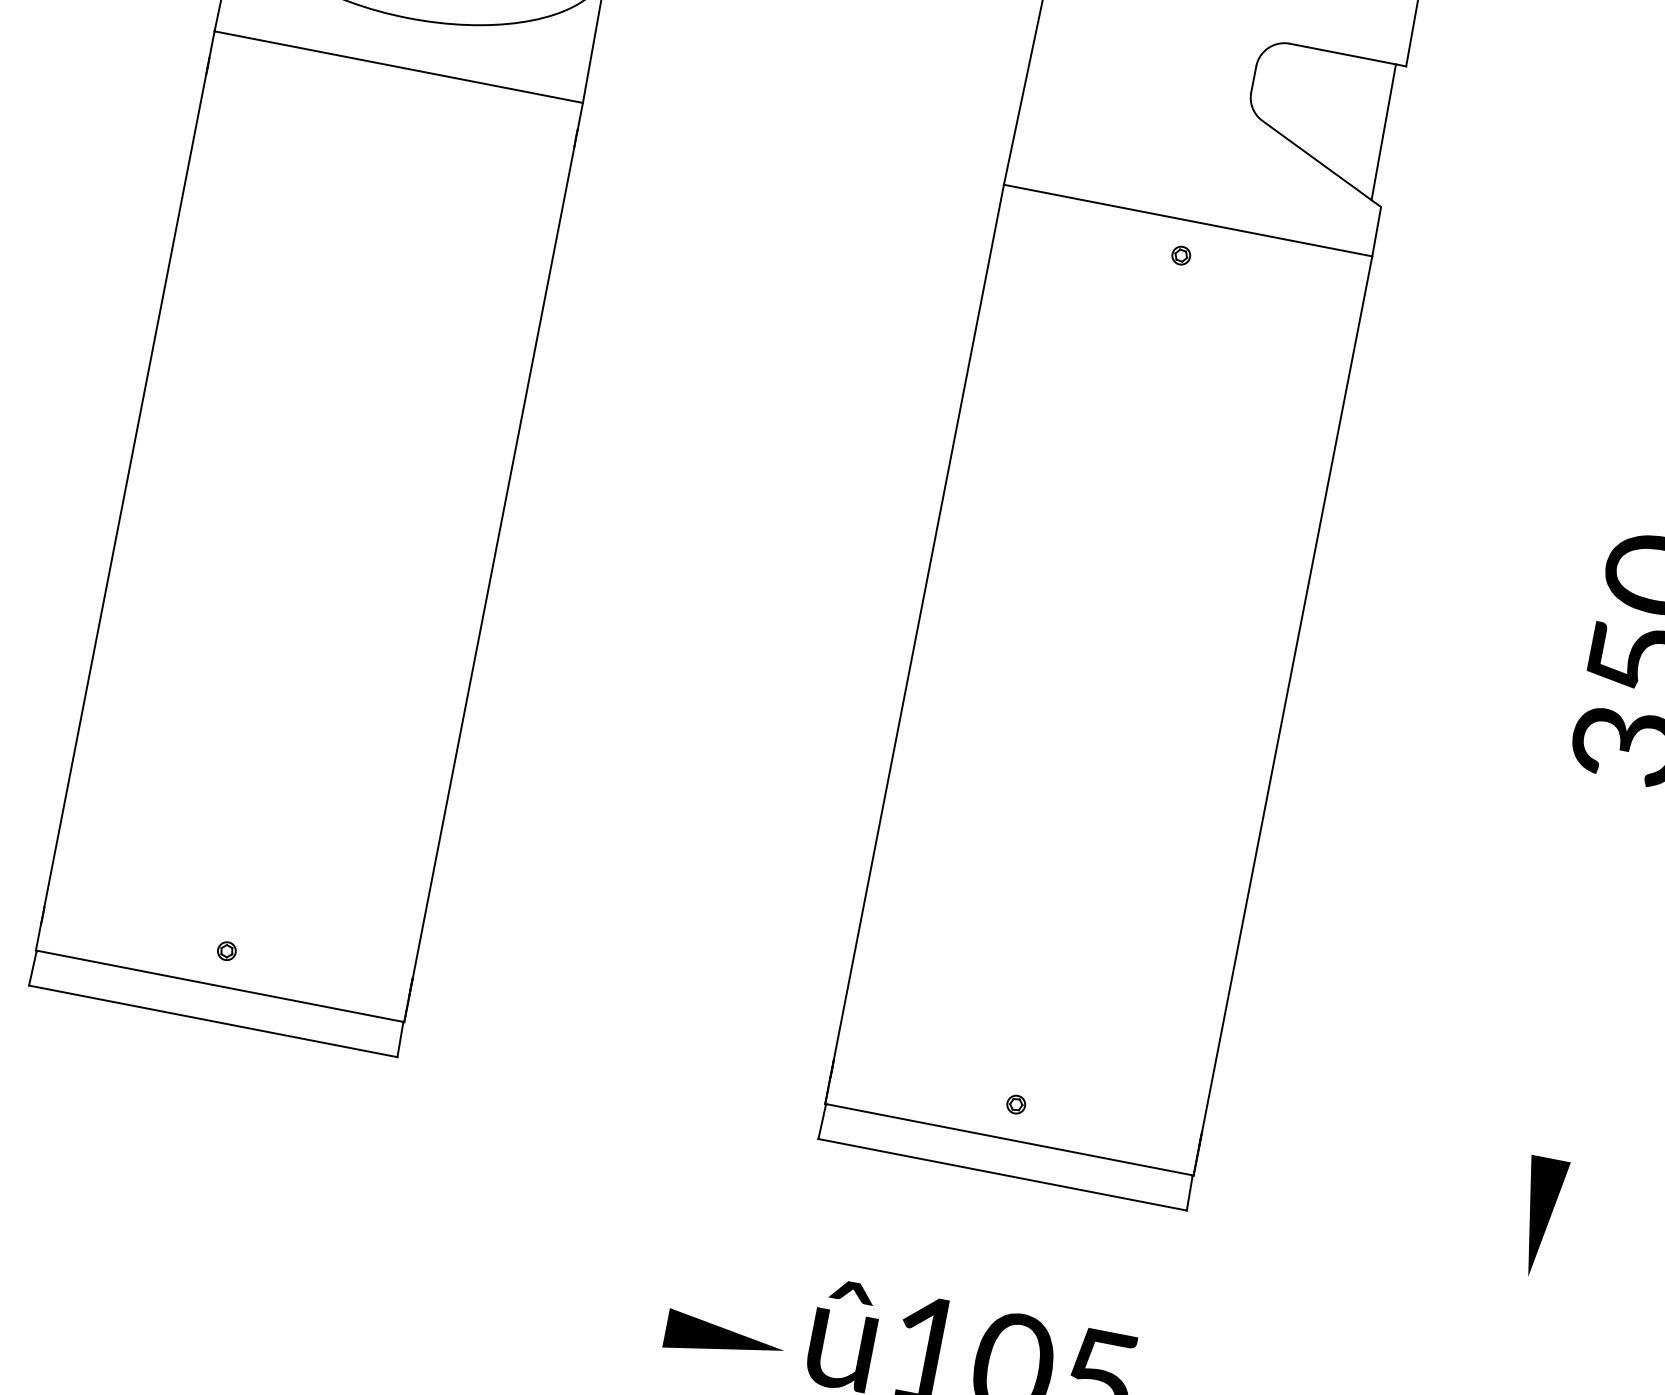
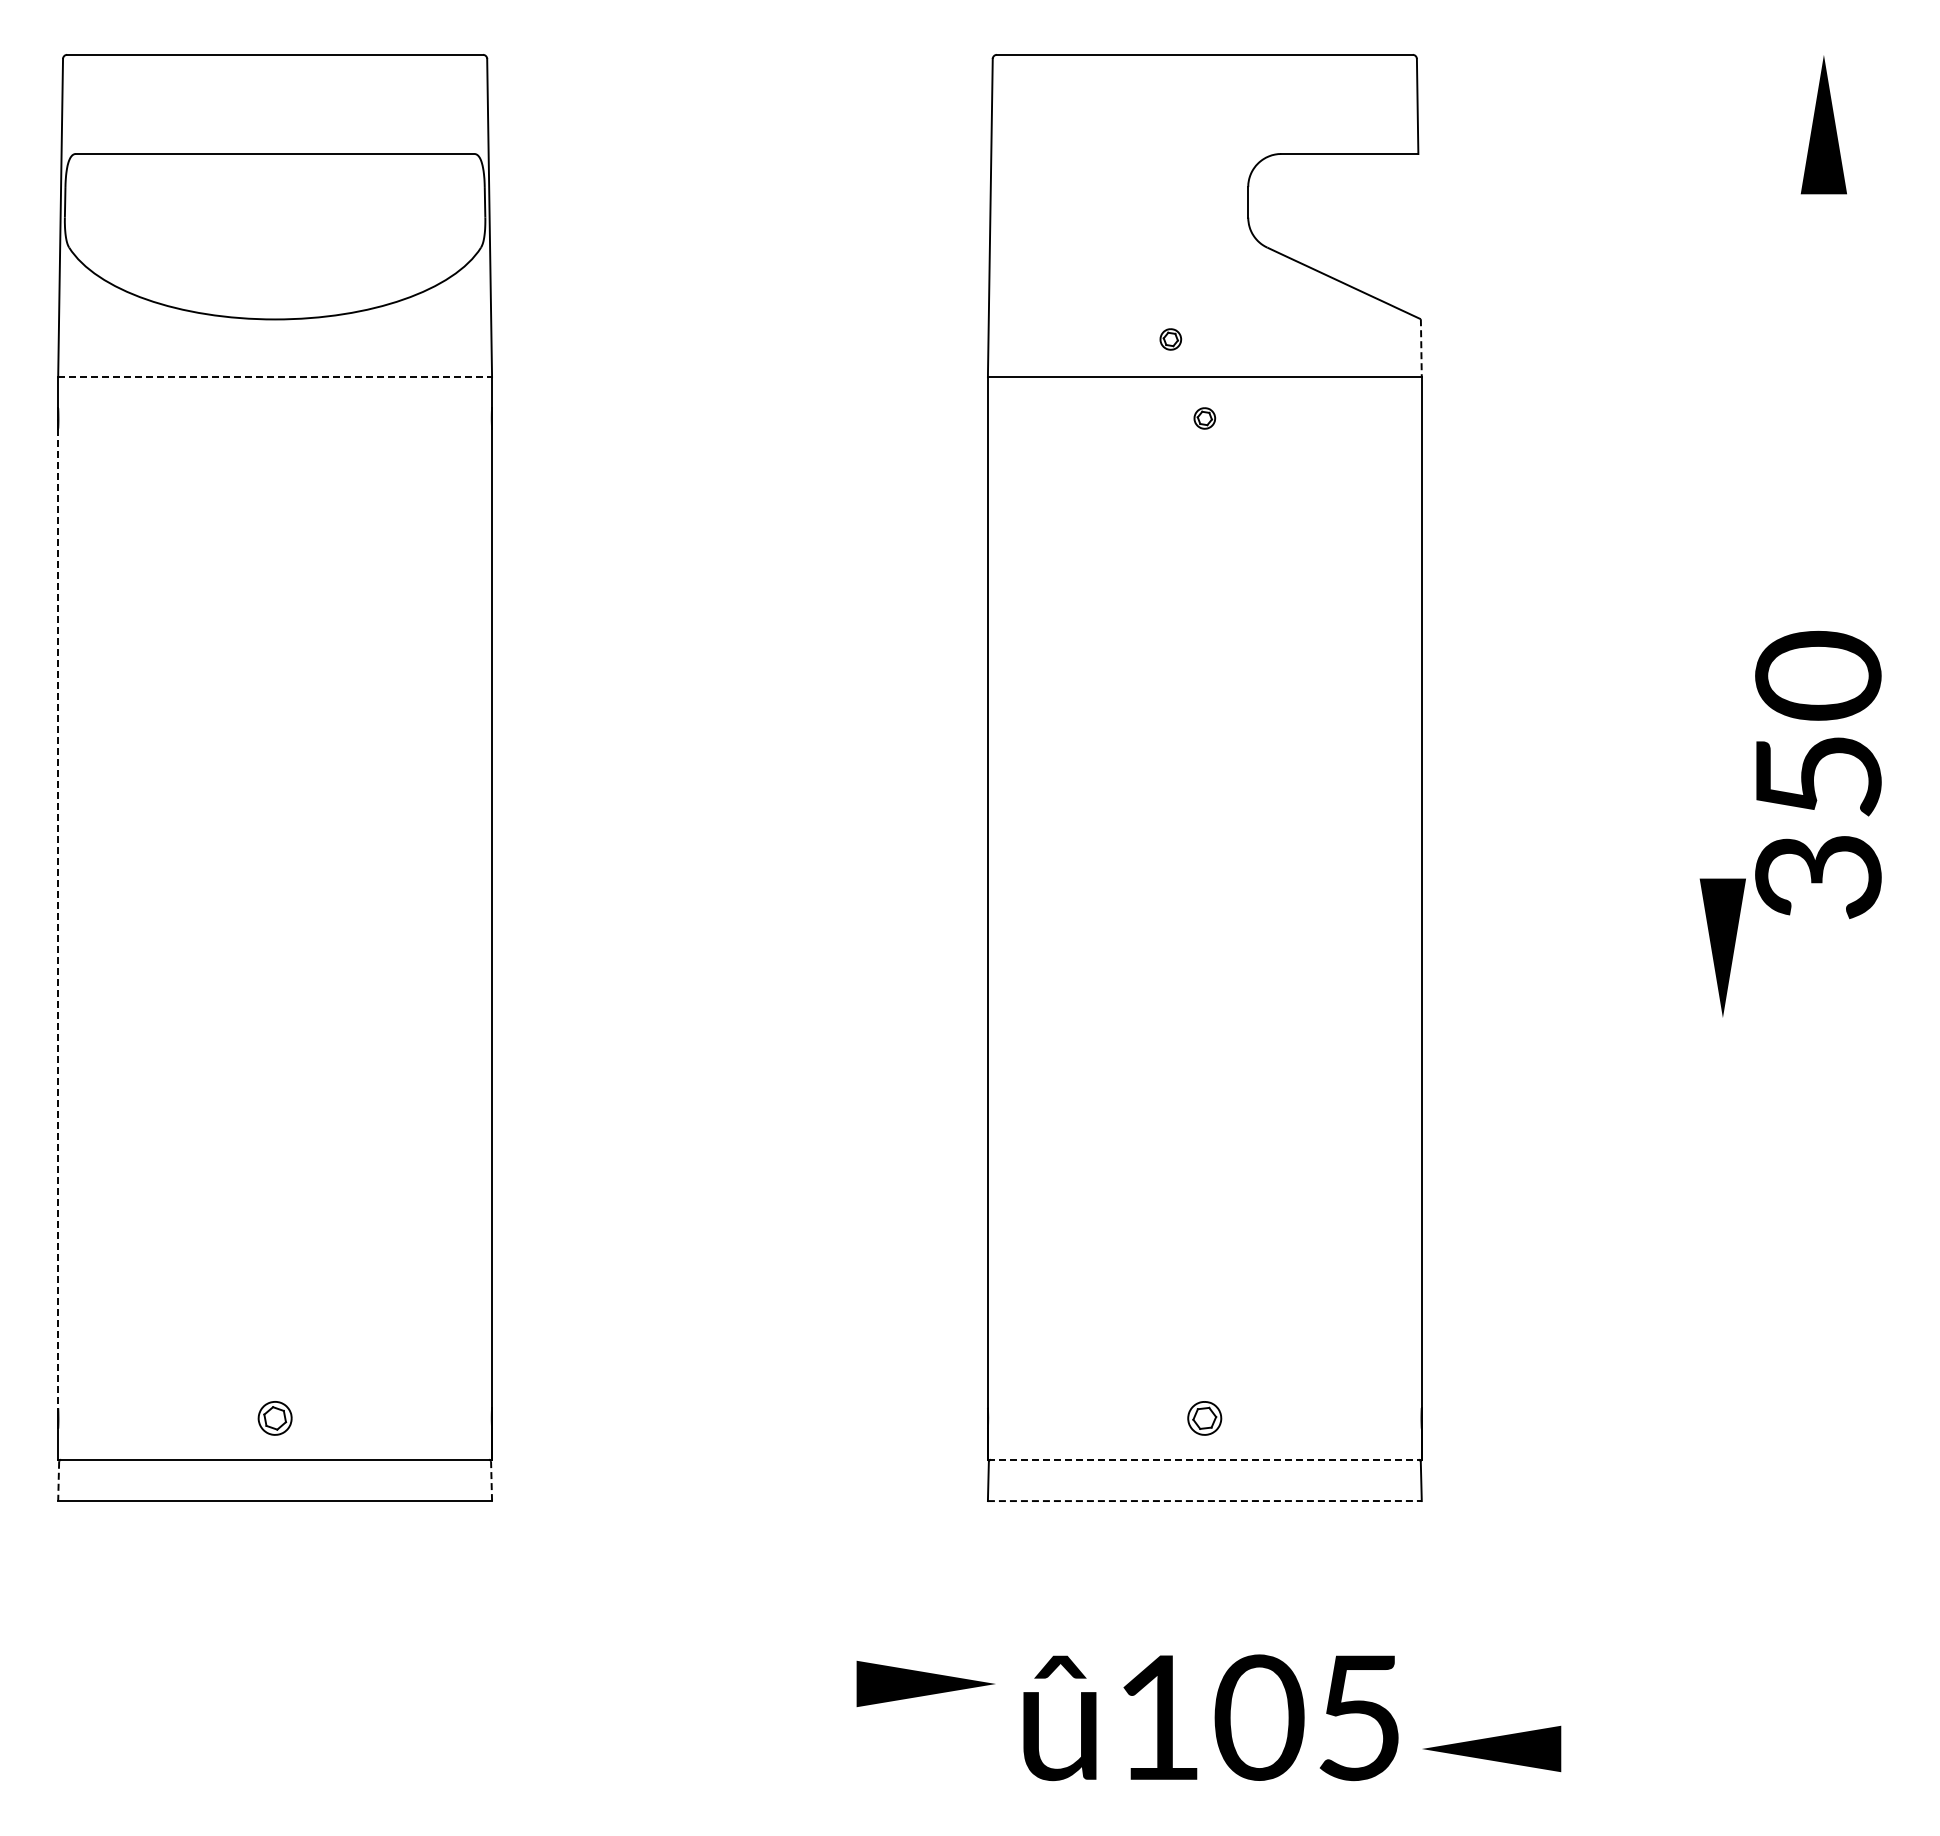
line: (399, 67) -> (275, 377), solid -> dashed
line: (1383, 132) -> (1407, 233), removed
part: (1165, 182) -> (1170, 339), added
line: (1376, 232) -> (1421, 348), solid -> dashed
line: (125, 491) -> (58, 918), solid -> dashed
part: (226, 951) -> (274, 1418), size x1.6
line: (32, 968) -> (58, 1481), solid -> dashed
line: (400, 1040) -> (491, 1481), solid -> dashed
part: (1015, 1104) -> (1204, 1418), size x1.6
line: (1009, 1139) -> (1204, 1459), solid -> dashed
line: (1002, 1175) -> (1204, 1501), solid -> dashed
part: (1539, 1216) -> (1722, 947), moved
part: (724, 1338) -> (925, 1683), moved

